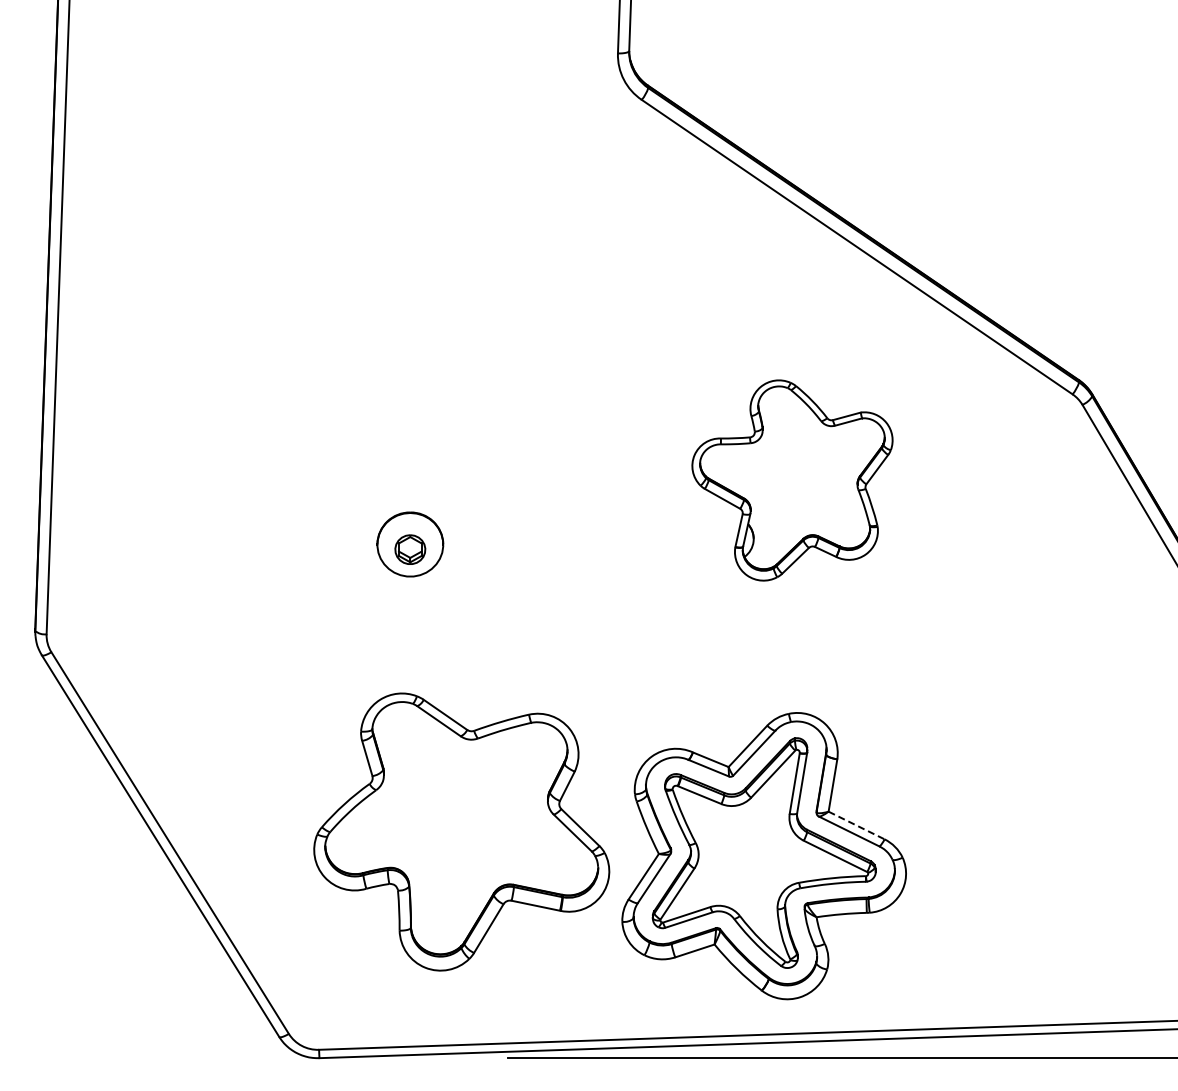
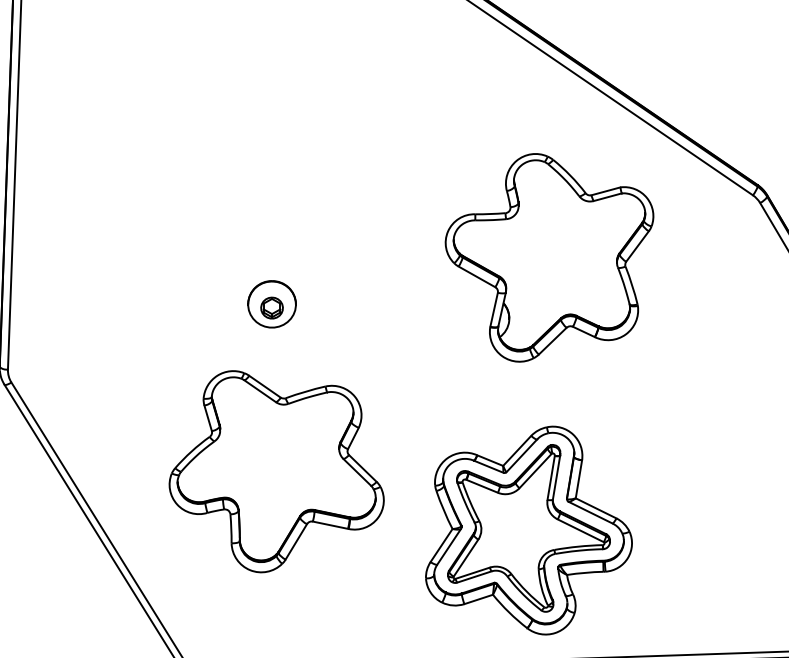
part: (792, 480) -> (549, 257), size x1.43
line: (857, 825) -> (596, 508), dashed -> solid
part: (461, 831) -> (276, 471), moved

